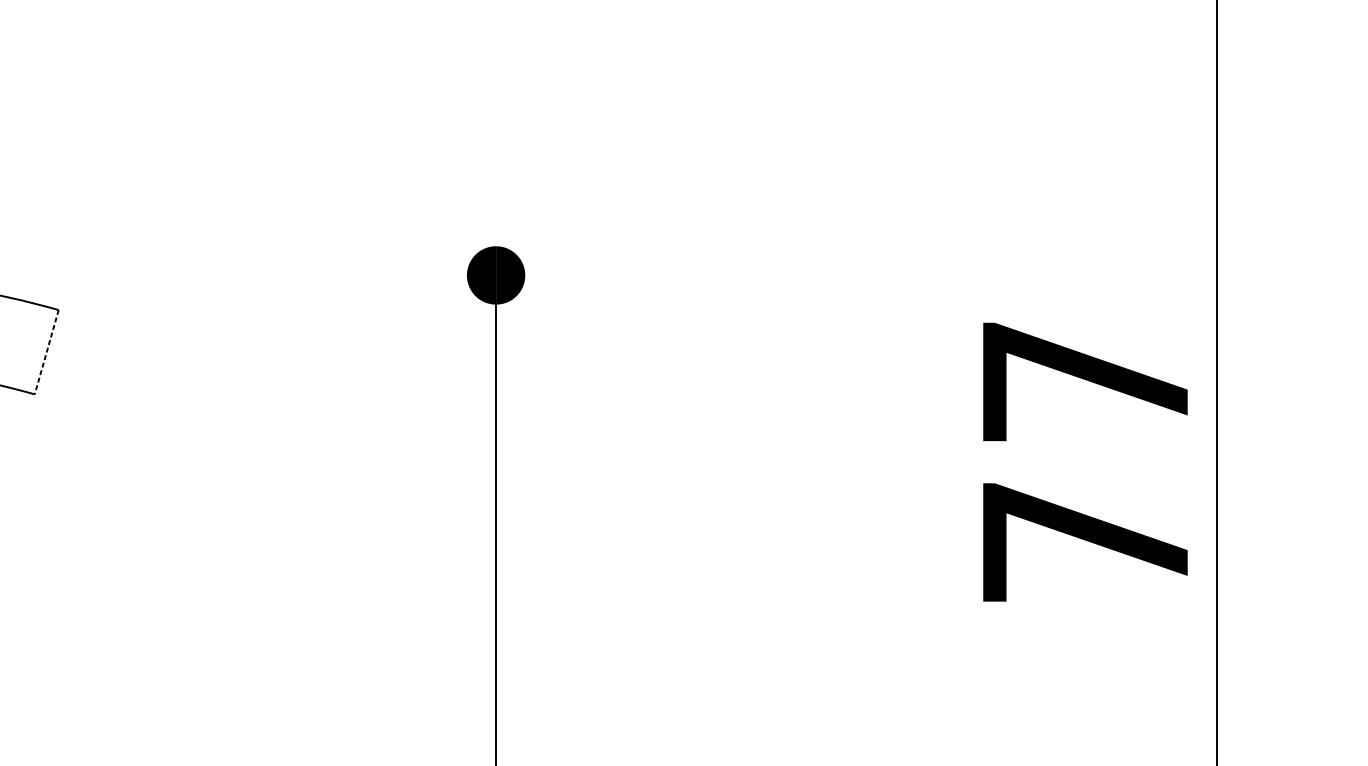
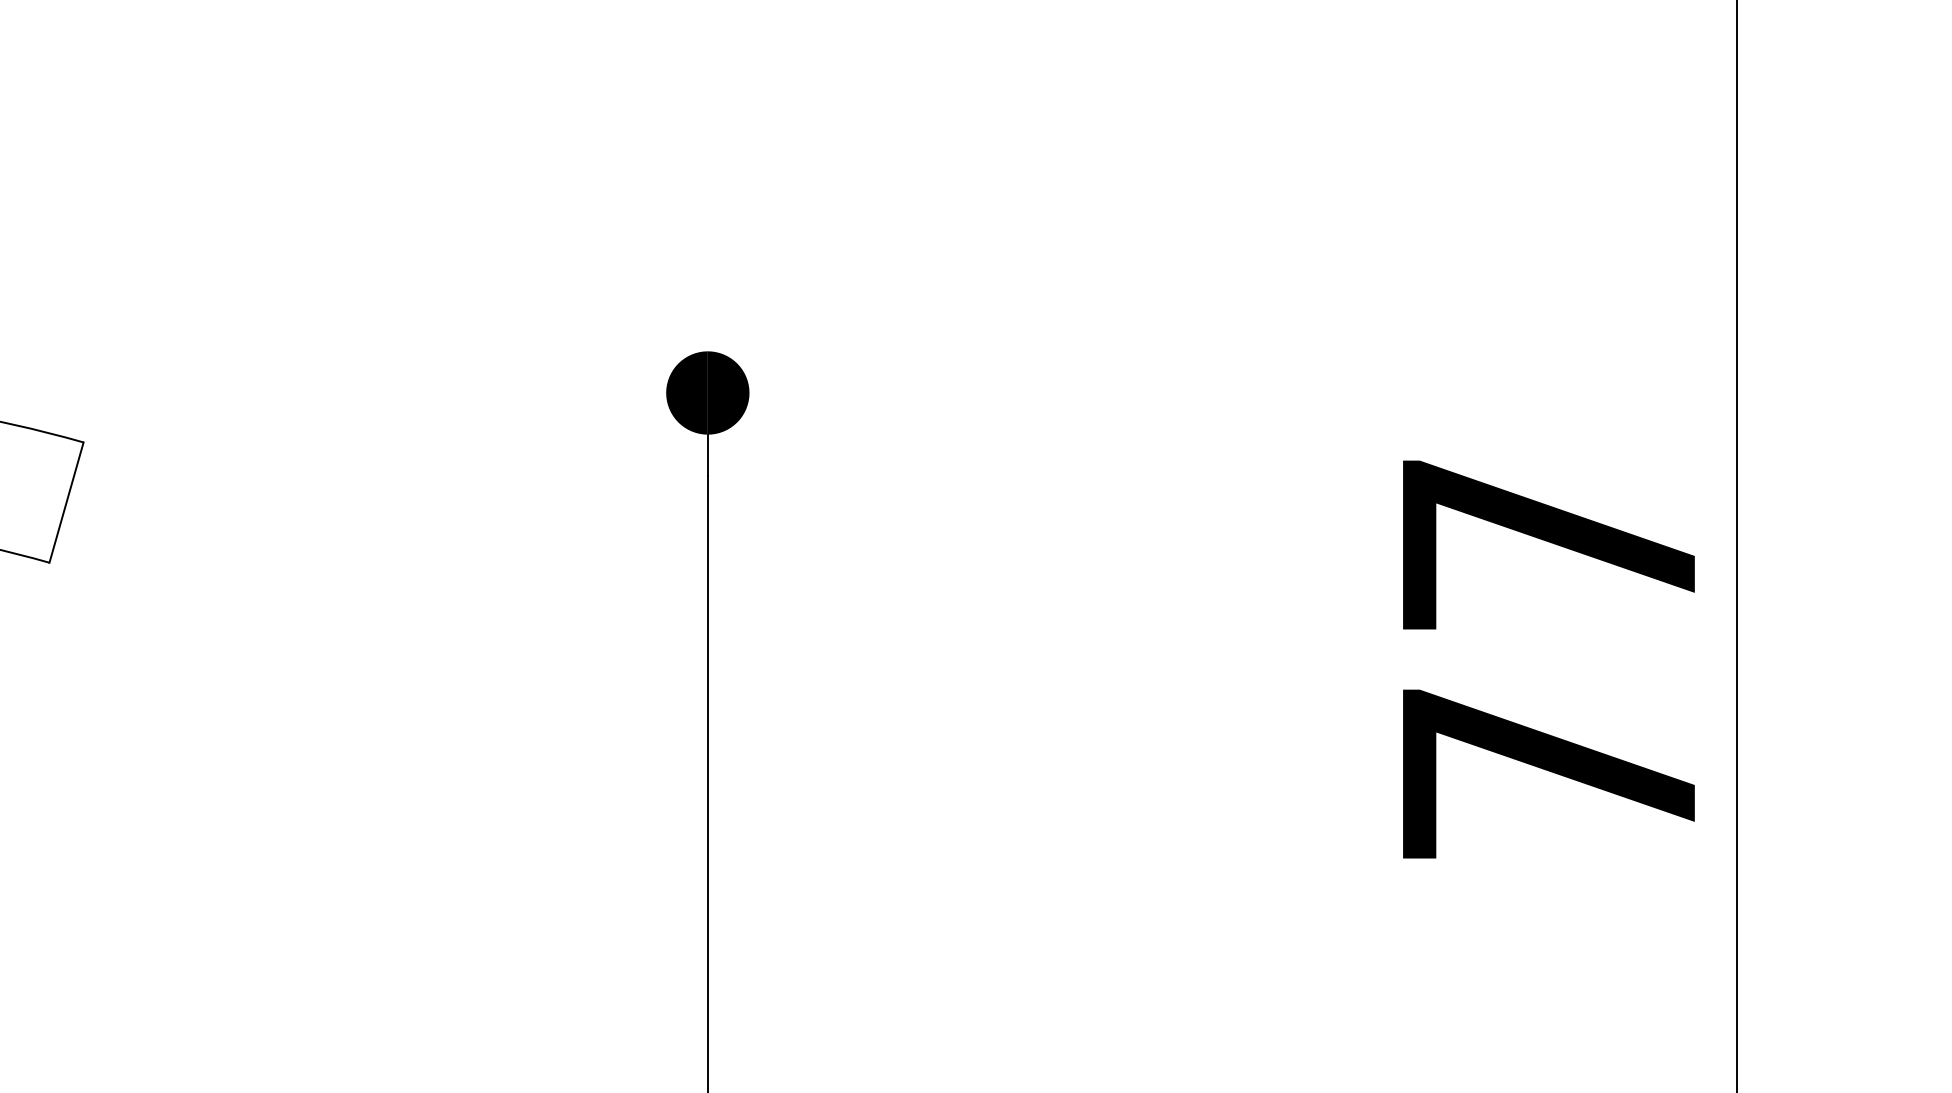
line: (46, 352) -> (66, 502), dashed -> solid

